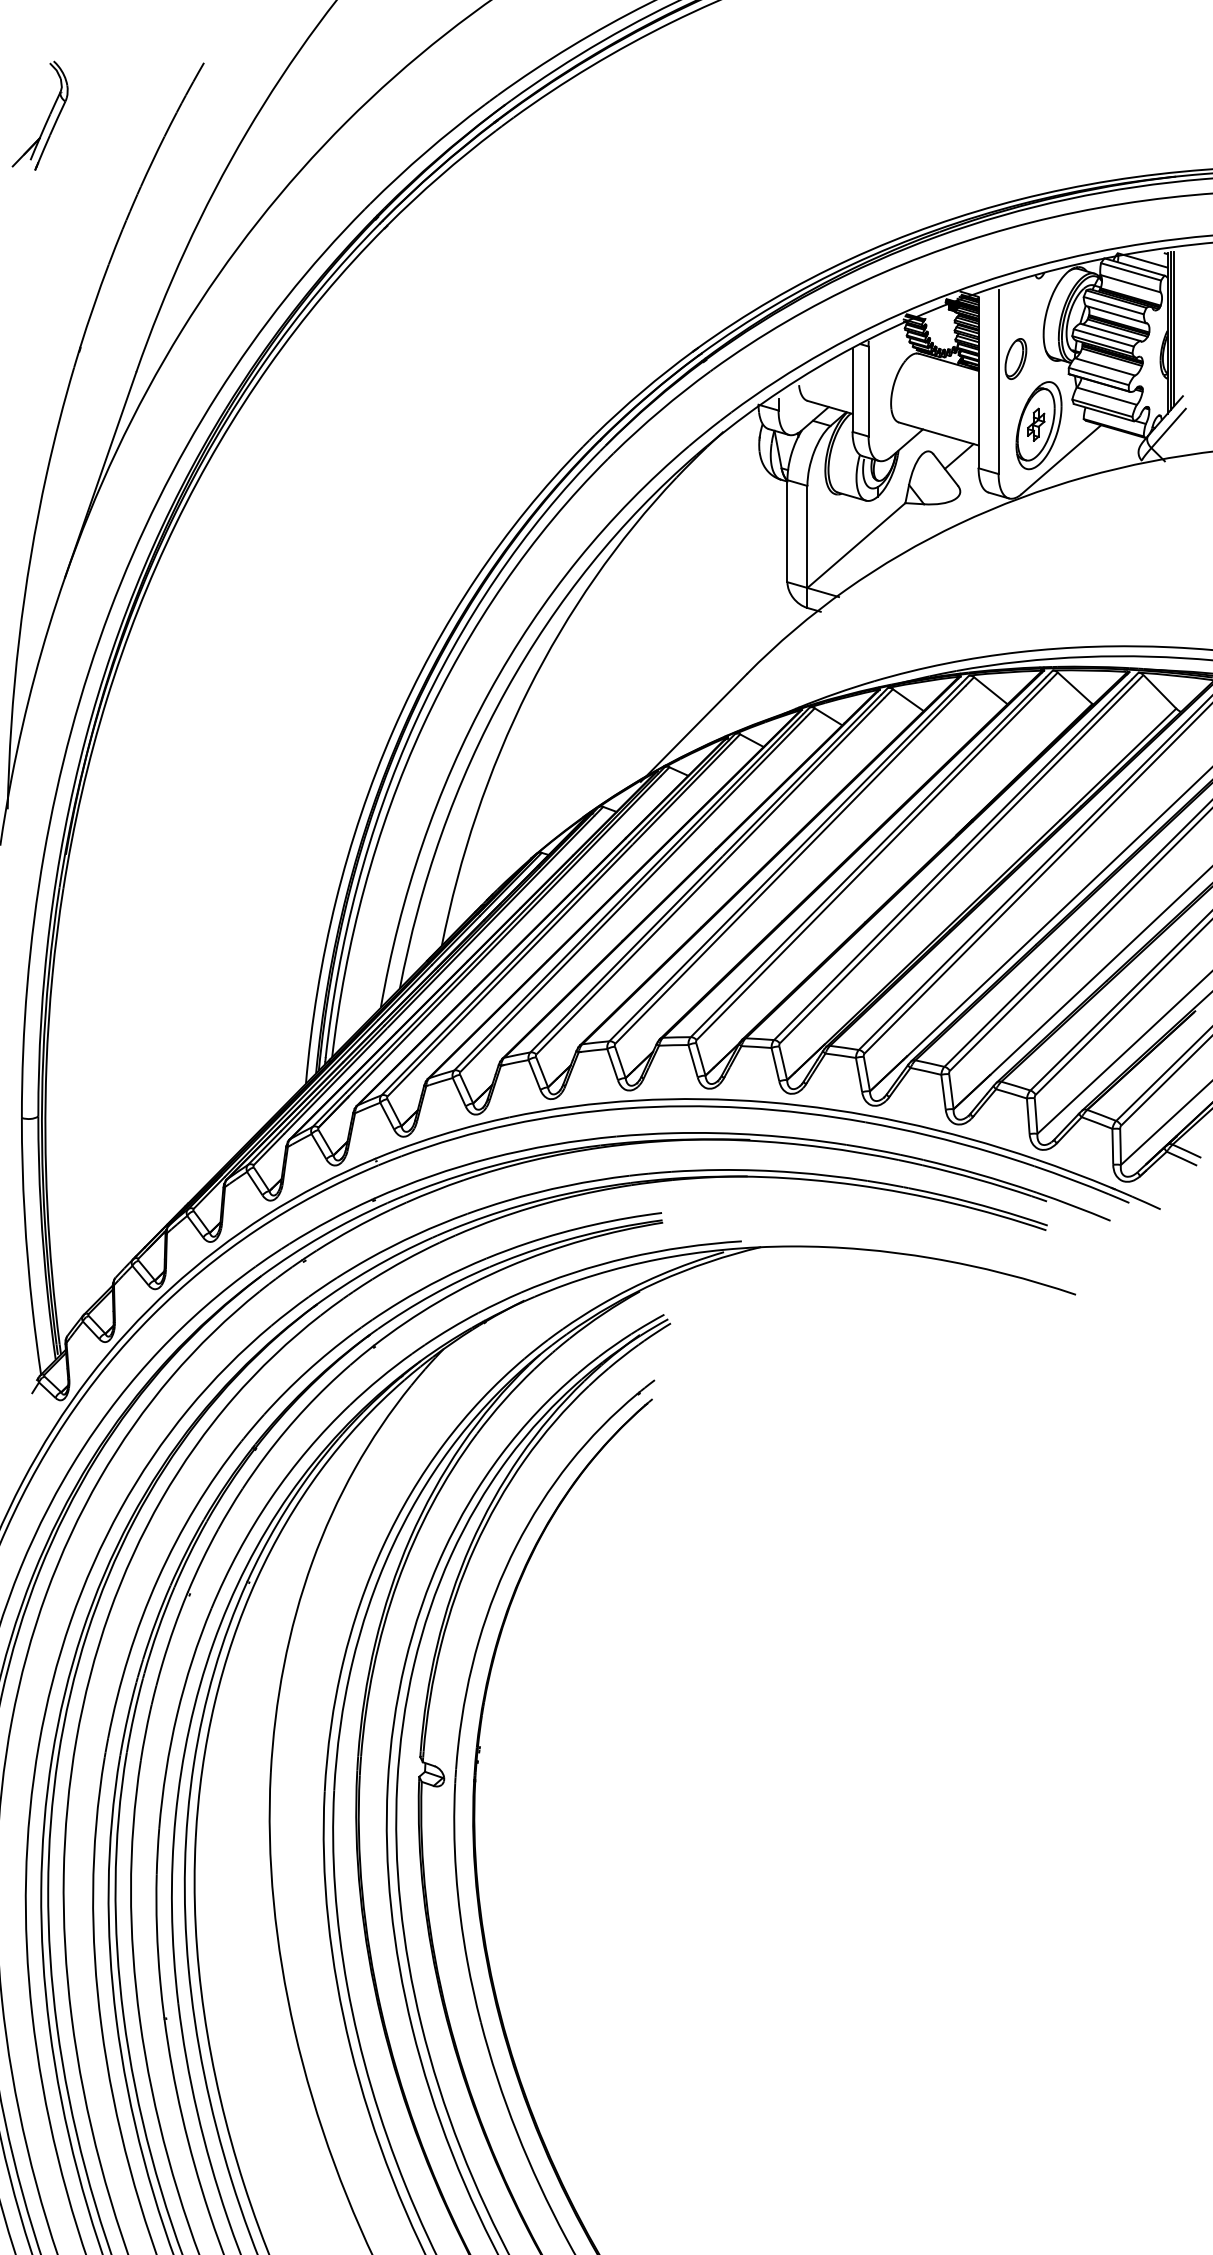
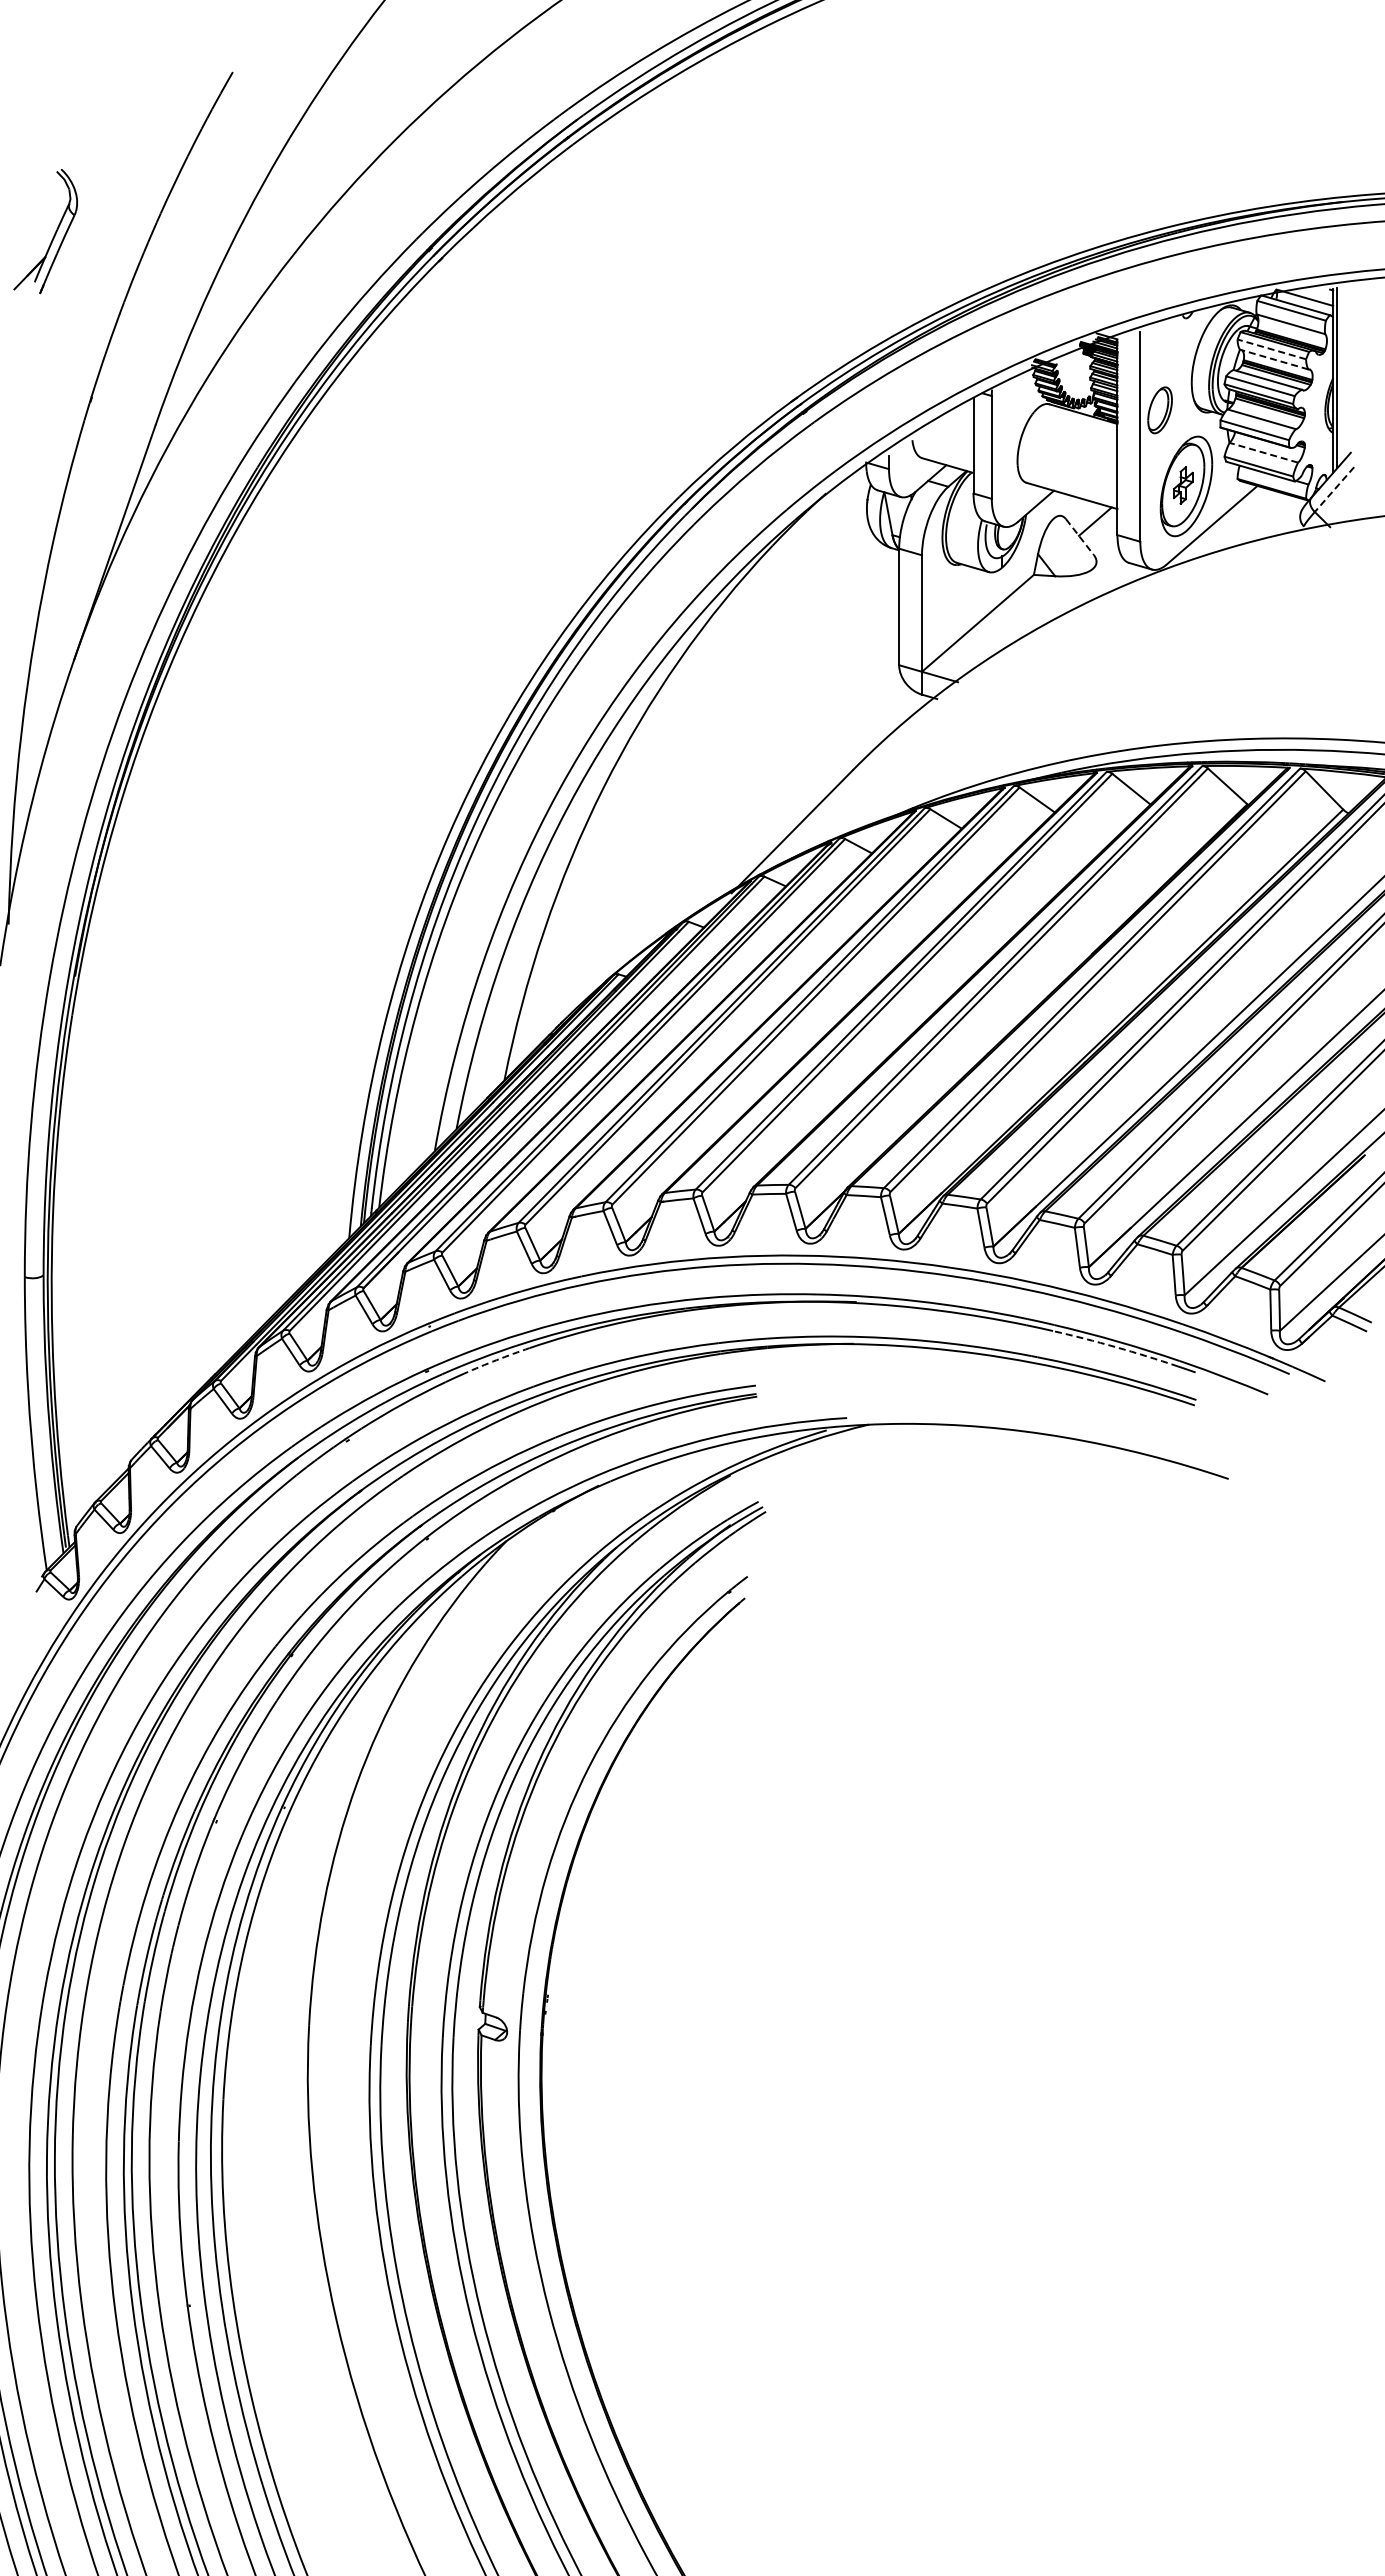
part: (46, 119) -> (53, 235), moved
line: (1113, 305) -> (1271, 349), solid -> dashed
line: (1116, 314) -> (1274, 359), solid -> dashed
line: (1174, 328) -> (1341, 375), removed
line: (1106, 395) -> (1263, 452), solid -> dashed
line: (1168, 428) -> (1334, 489), solid -> dashed
line: (945, 470) -> (1079, 537), solid -> dashed
arc: (977, 1179) -> (1116, 1347), solid -> dashed
arc: (434, 1190) -> (496, 1360), solid -> dashed

